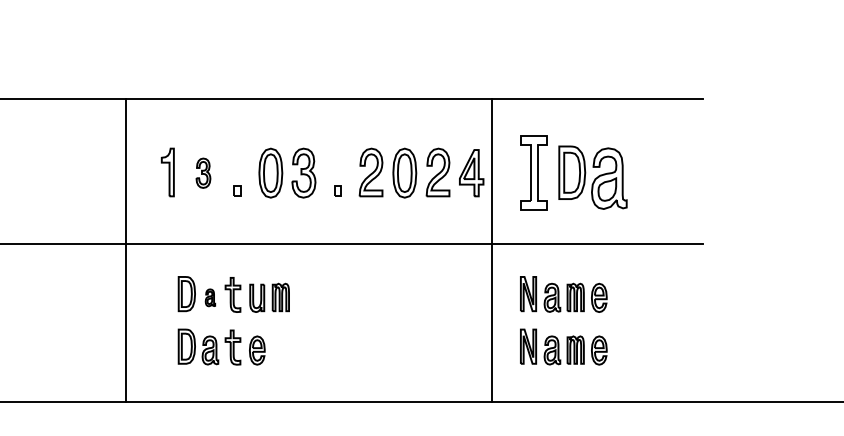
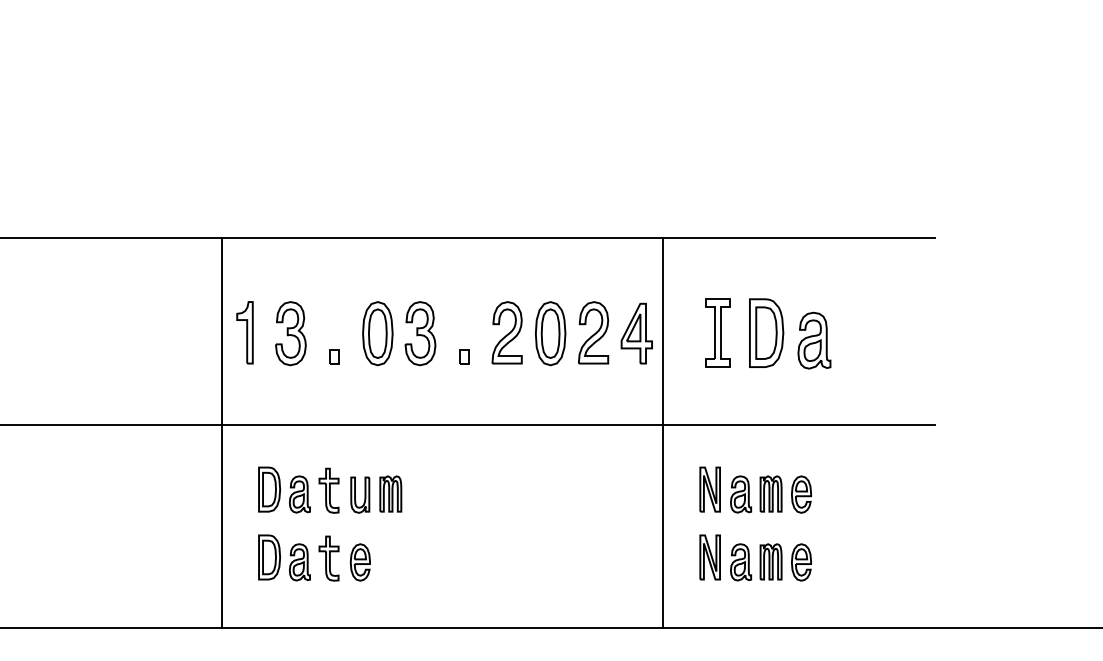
part: (534, 172) -> (717, 332), size x0.71
part: (203, 173) -> (290, 333), size x1.67
part: (609, 178) -> (814, 340), size x0.71
line: (126, 250) -> (222, 433), moved
part: (210, 297) -> (299, 494), size x1.67

